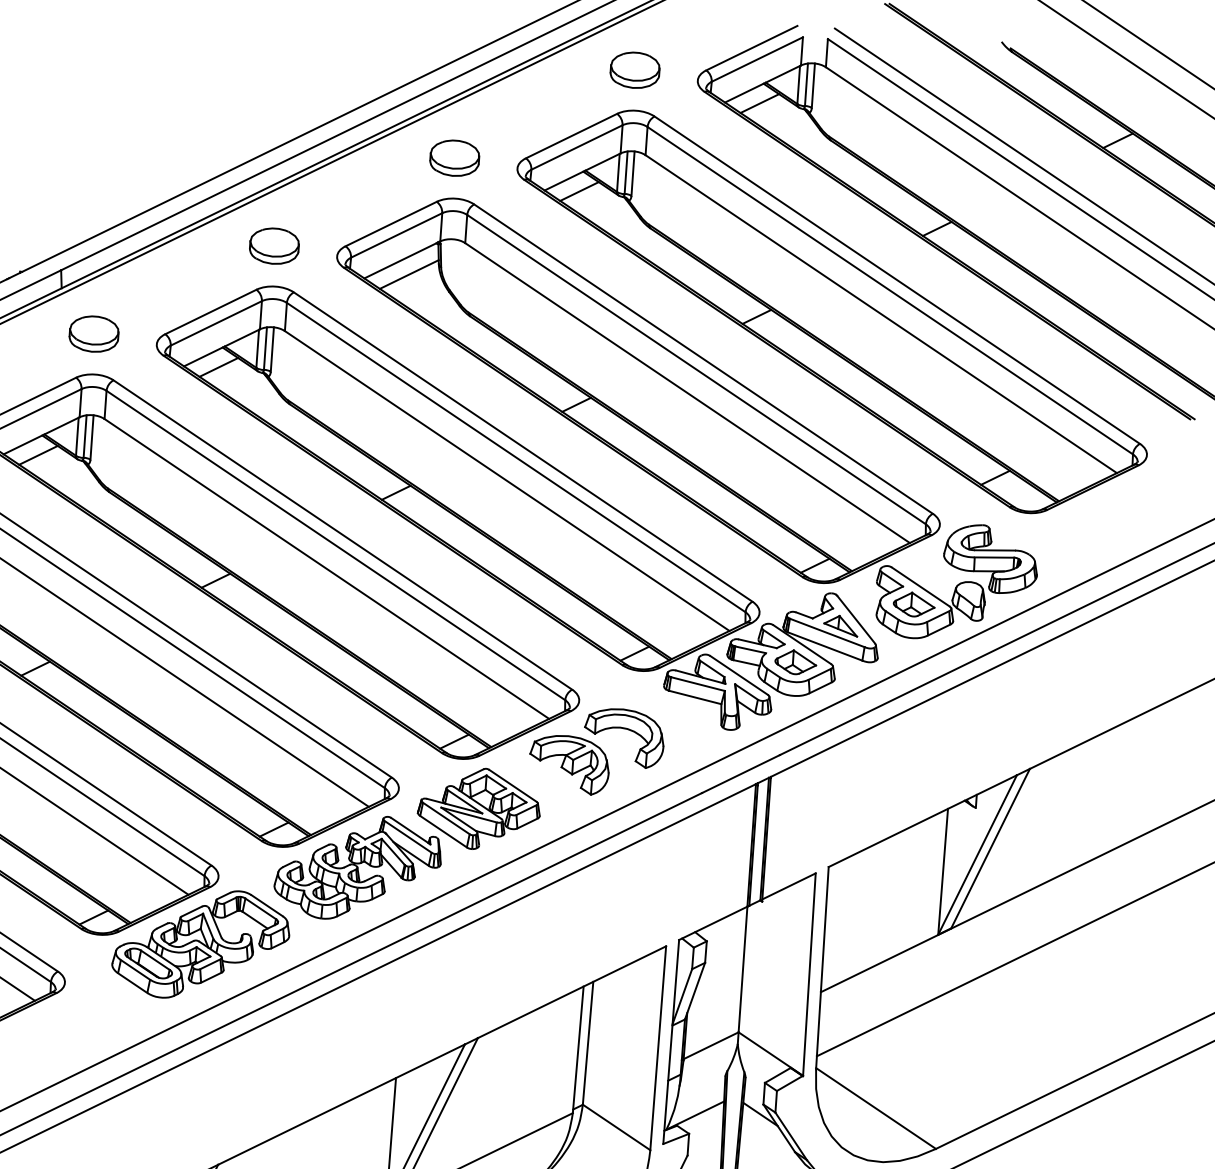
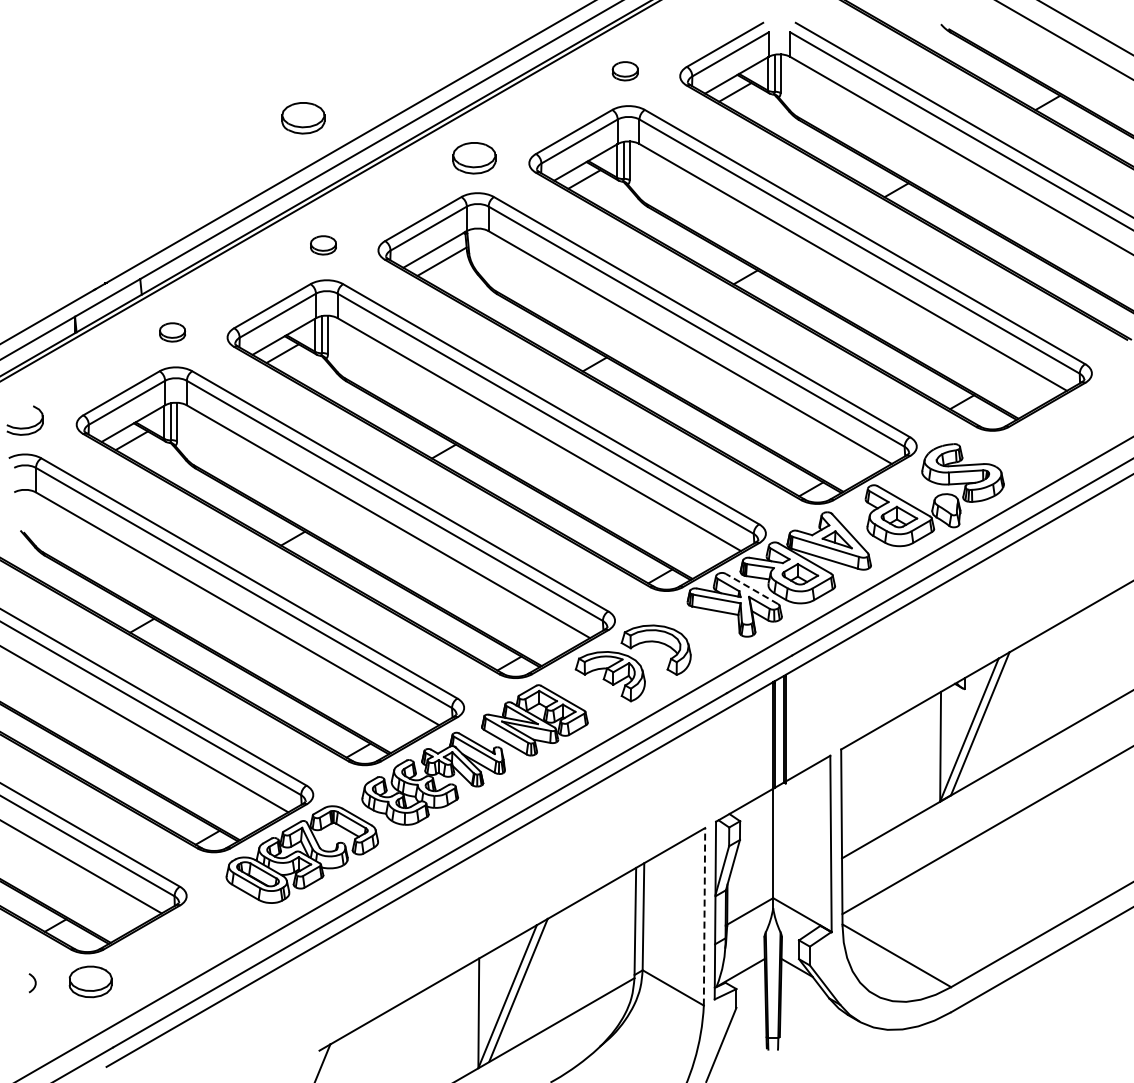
part: (635, 70) -> (625, 71), size x0.6
part: (261, 98) -> (303, 118), added
part: (274, 246) -> (323, 245), size x0.6
part: (93, 334) -> (172, 332), size x0.6
line: (738, 674) -> (751, 588), solid -> dashed
line: (658, 1047) -> (704, 916), solid -> dashed

